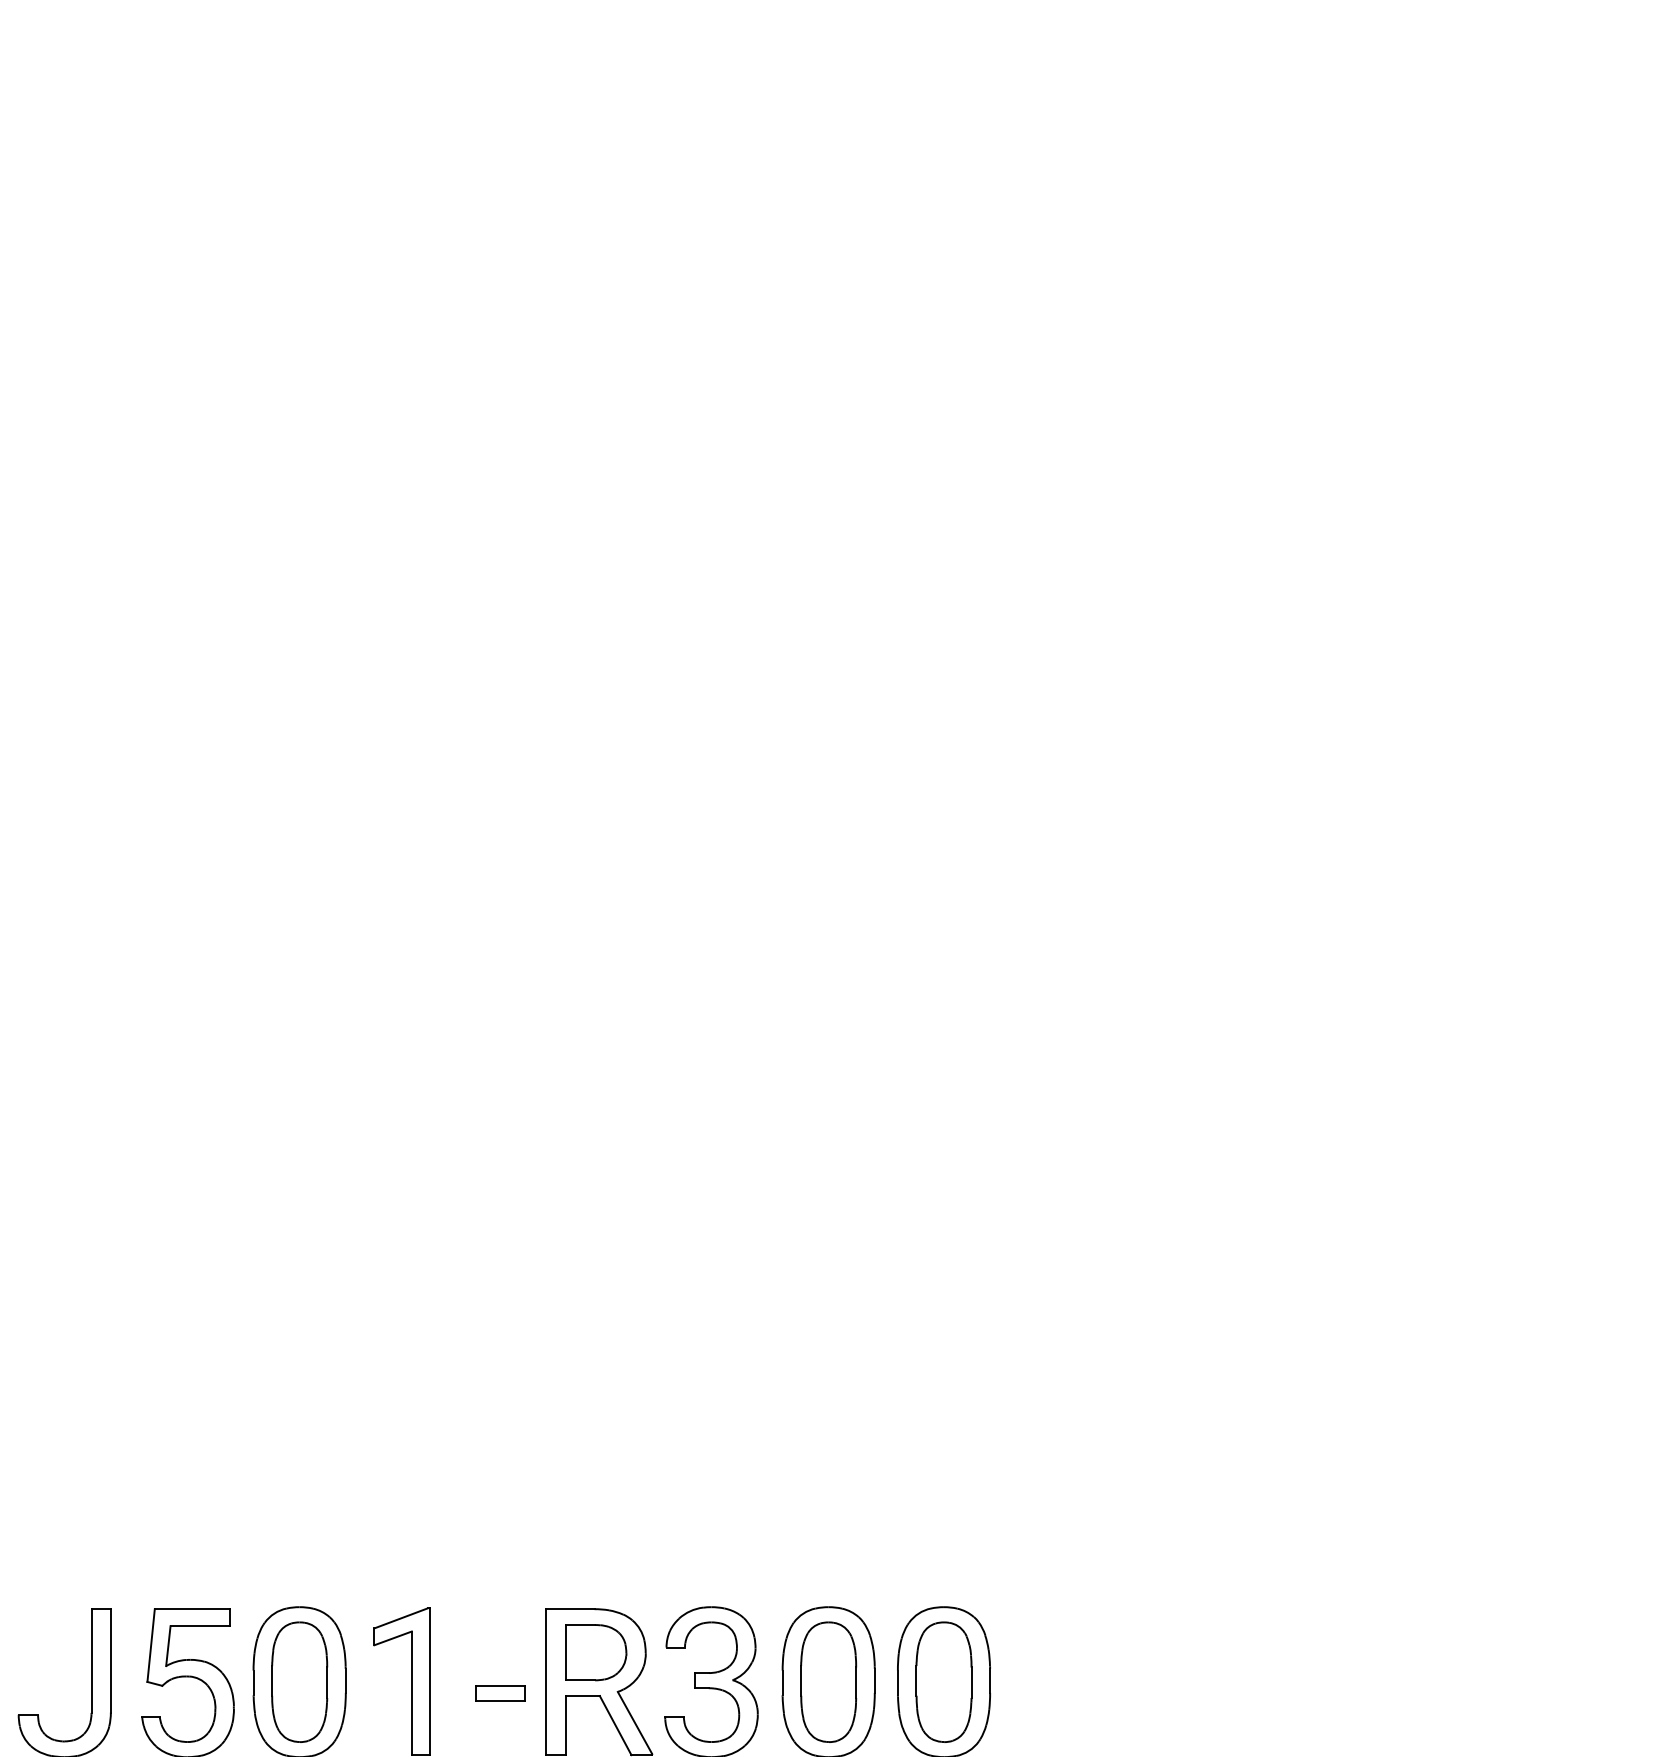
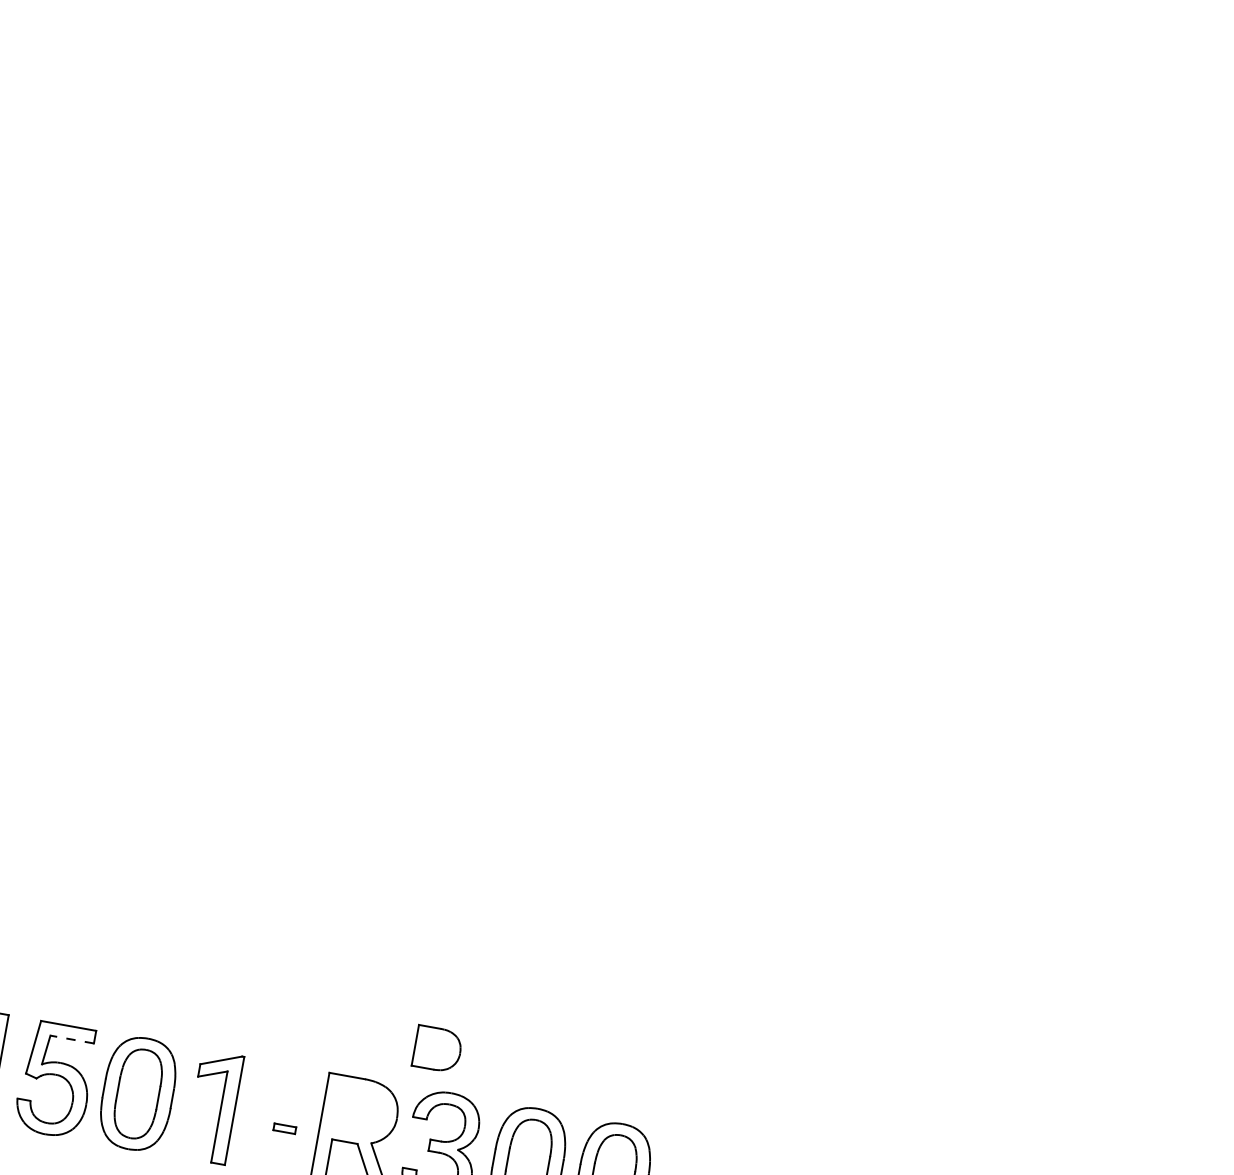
line: (200, 1626) -> (72, 1039), solid -> dashed
part: (596, 1652) -> (438, 1049), moved
part: (500, 1693) -> (284, 1128), size x0.6

